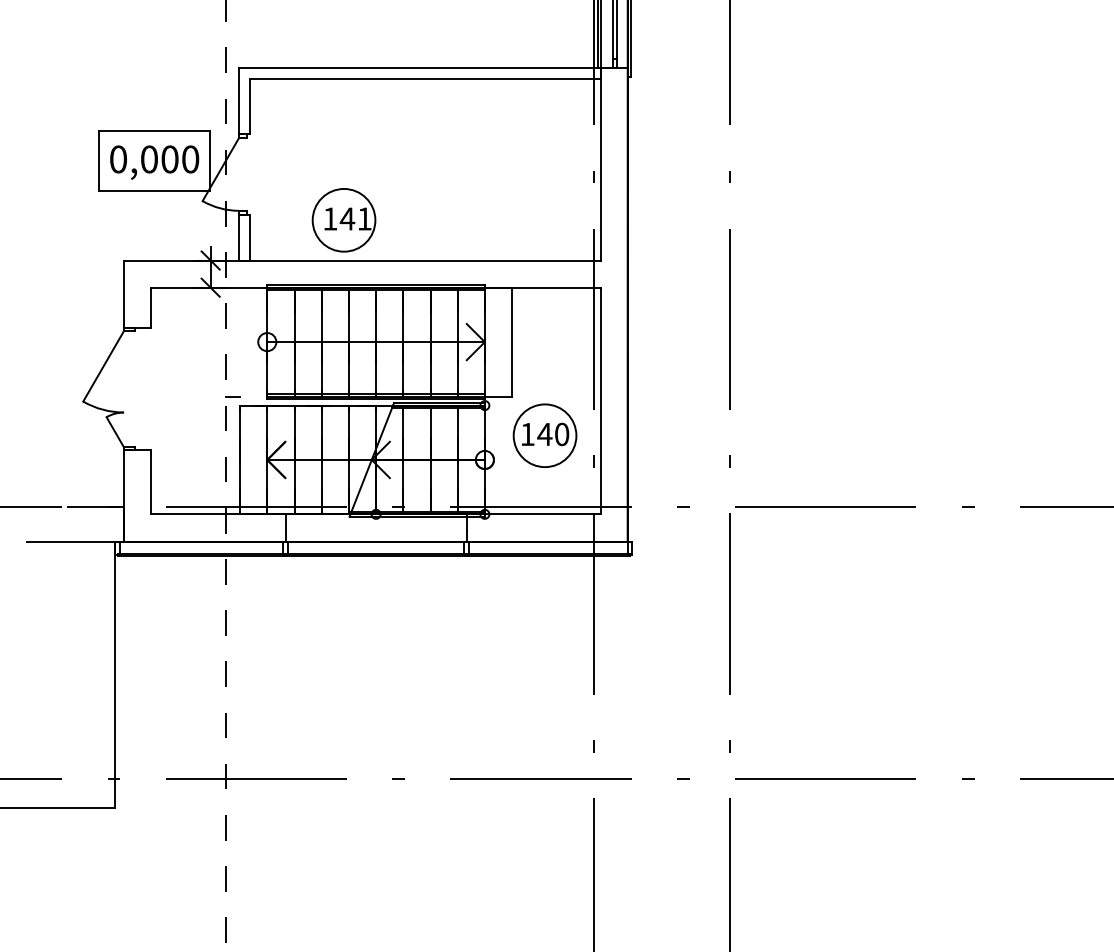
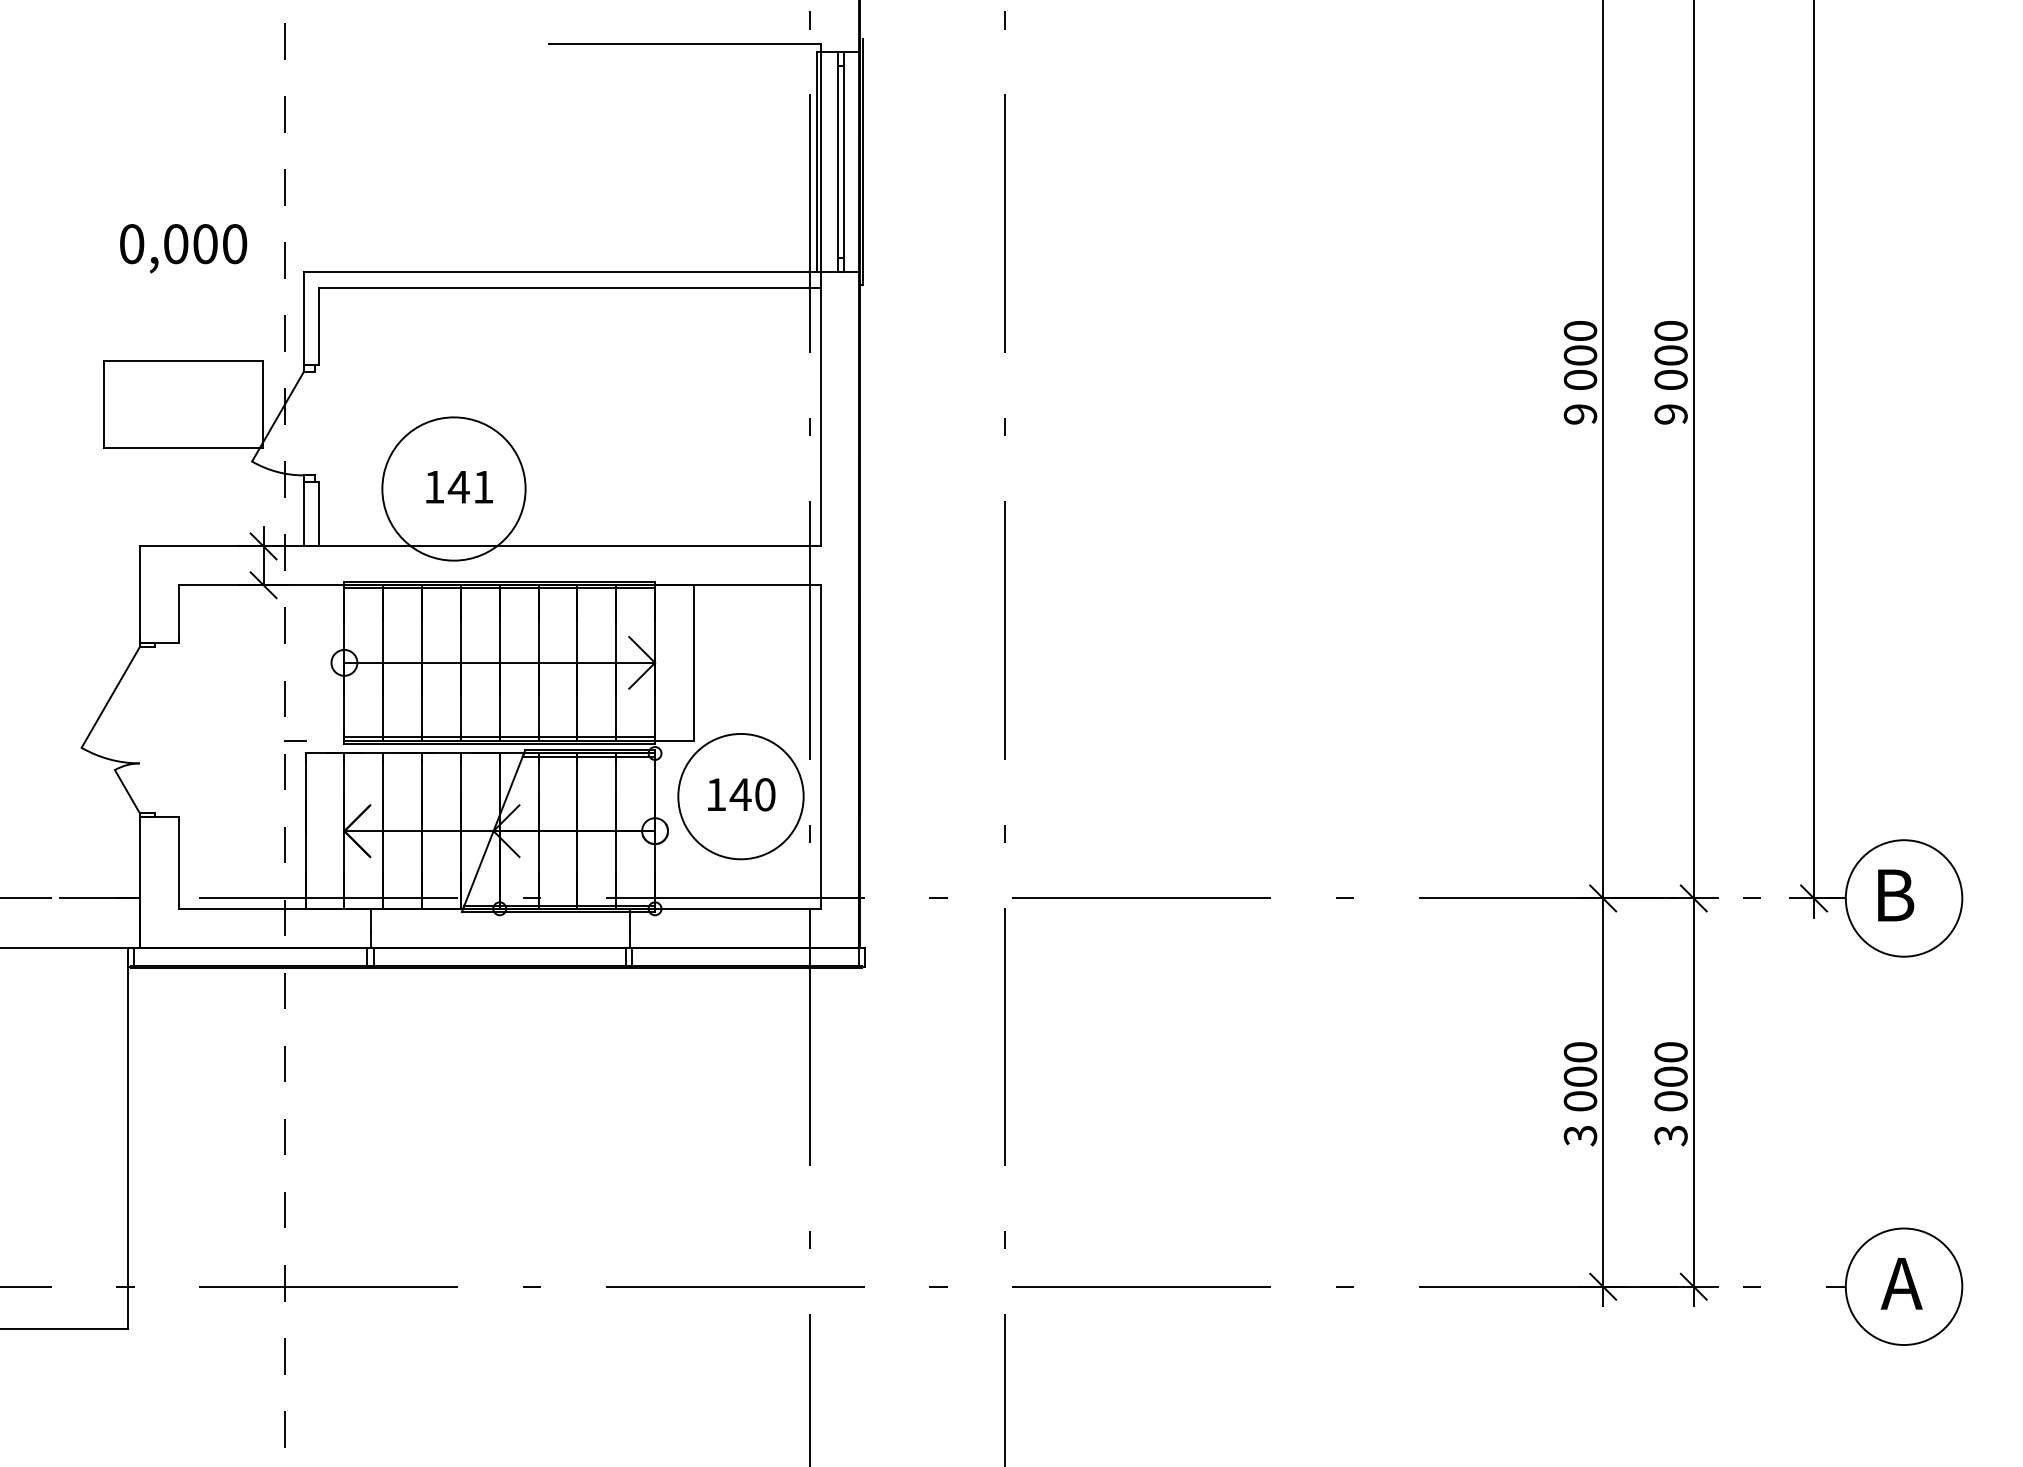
text: (154, 162) -> (183, 248), moved
circle: (343, 219) -> (453, 488), size x1.6
circle: (544, 435) -> (740, 796), size x1.4

